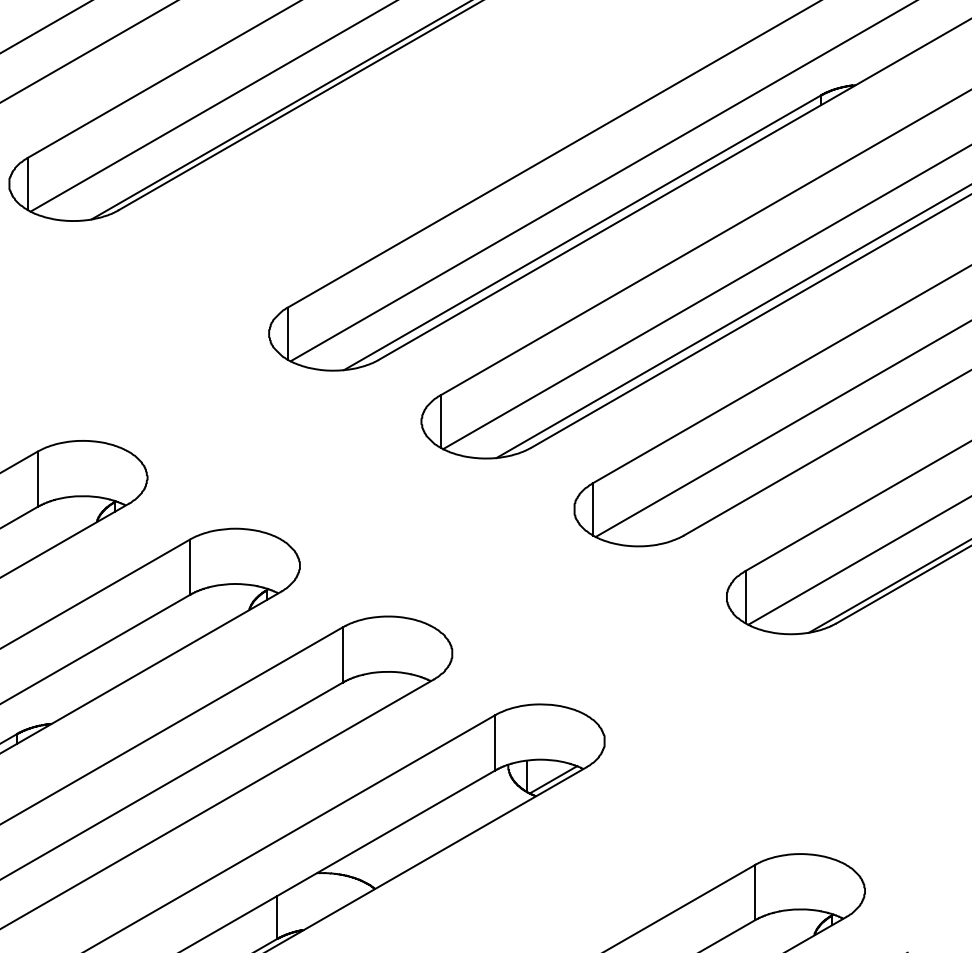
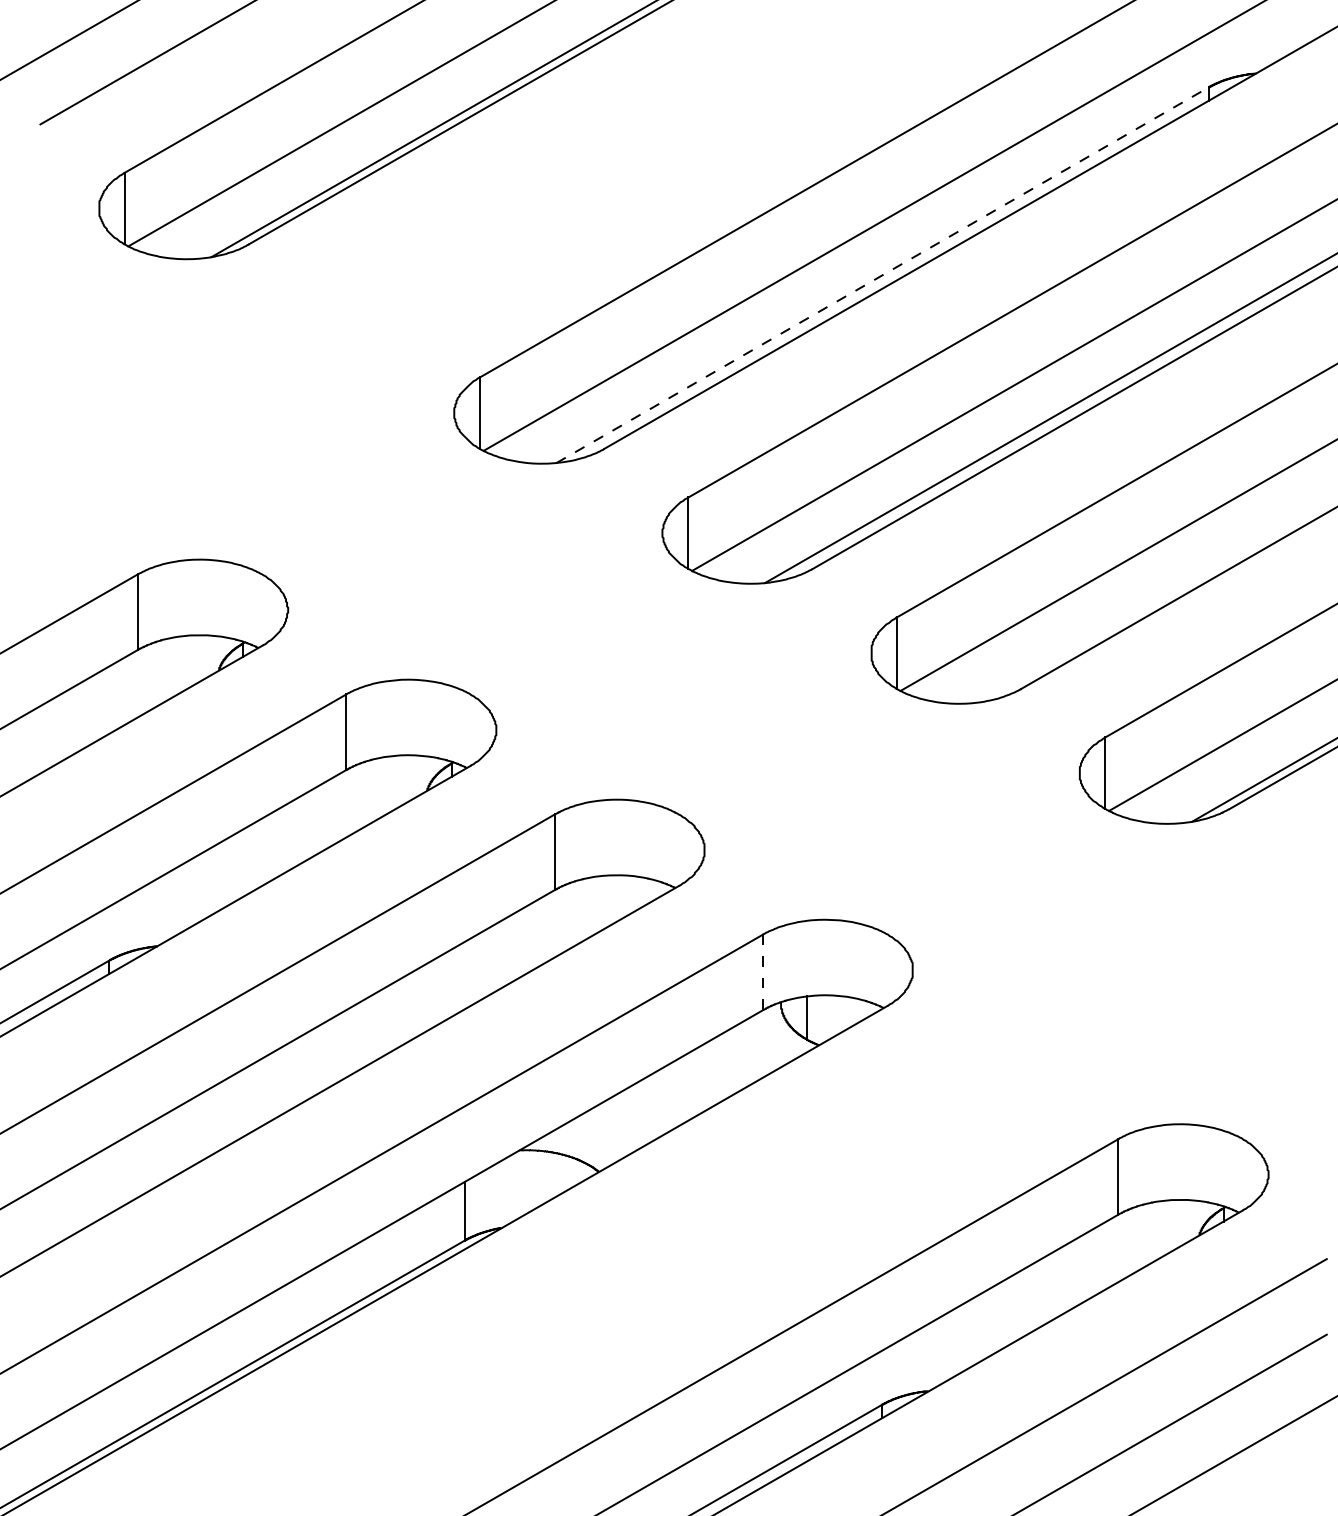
line: (582, 232) -> (882, 275), solid -> dashed
line: (495, 743) -> (763, 972), solid -> dashed
line: (553, 779) -> (842, 1022), removed

